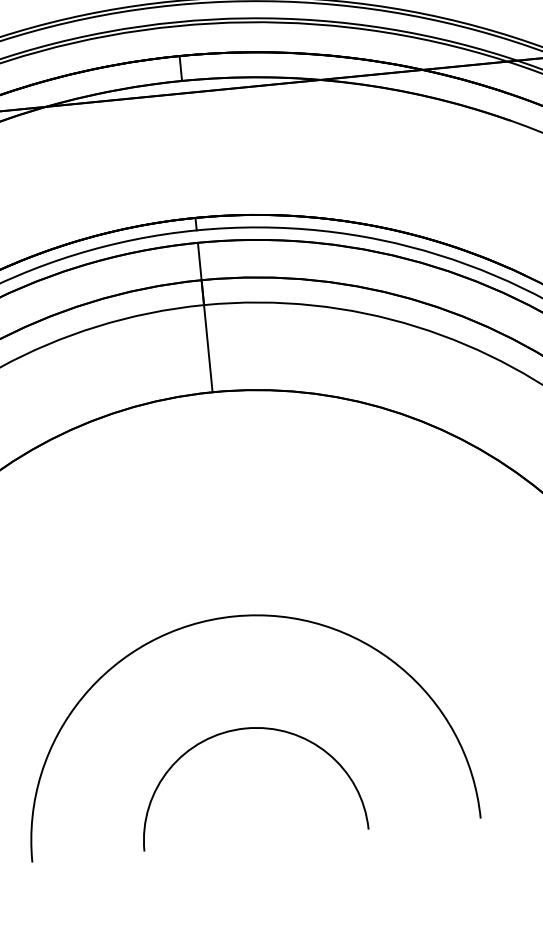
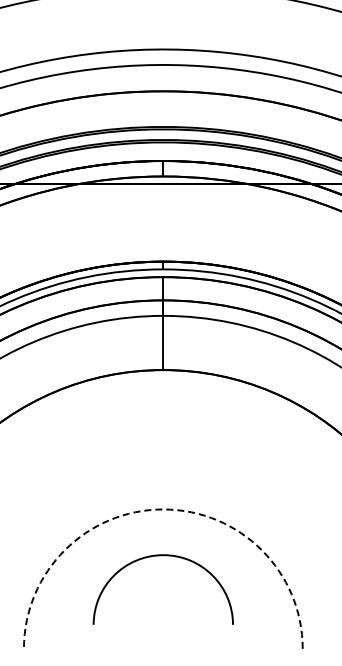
arc: (234, 616) -> (163, 509), solid -> dashed
arc: (244, 730) -> (162, 556), moved

